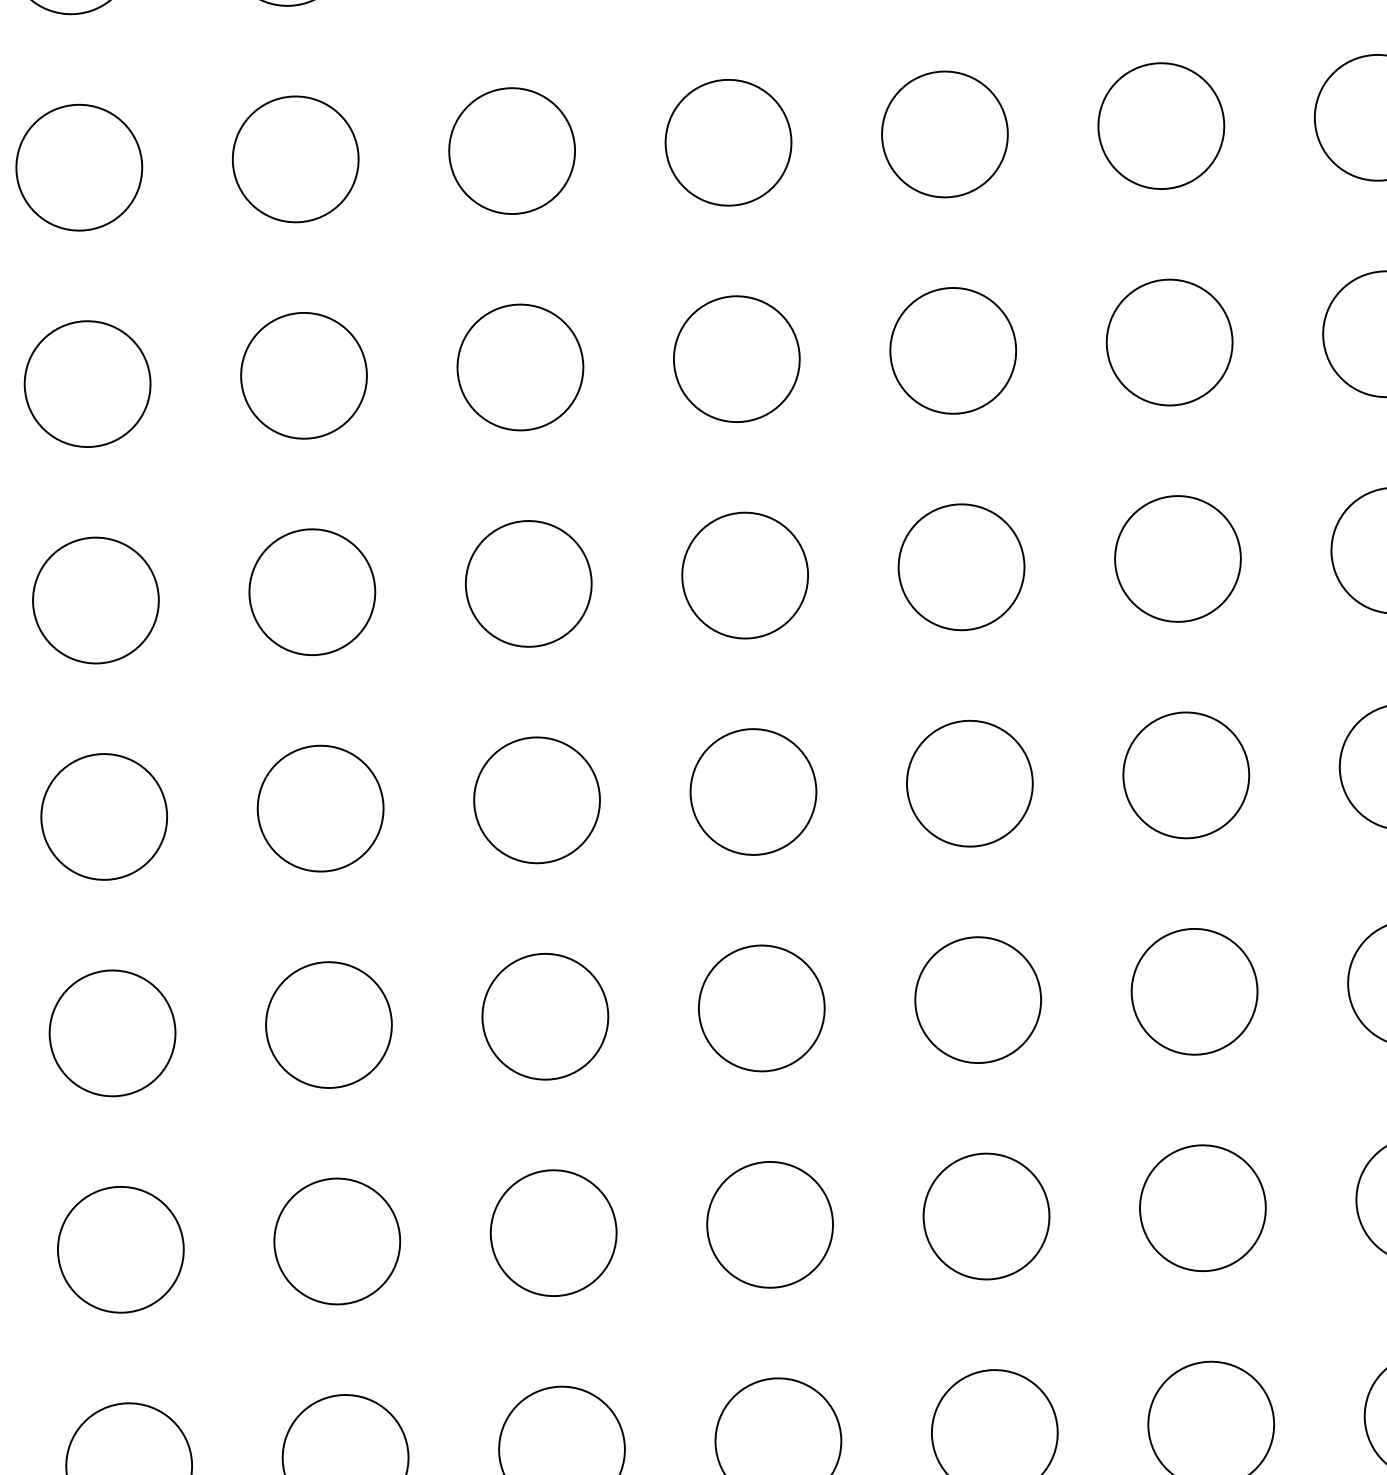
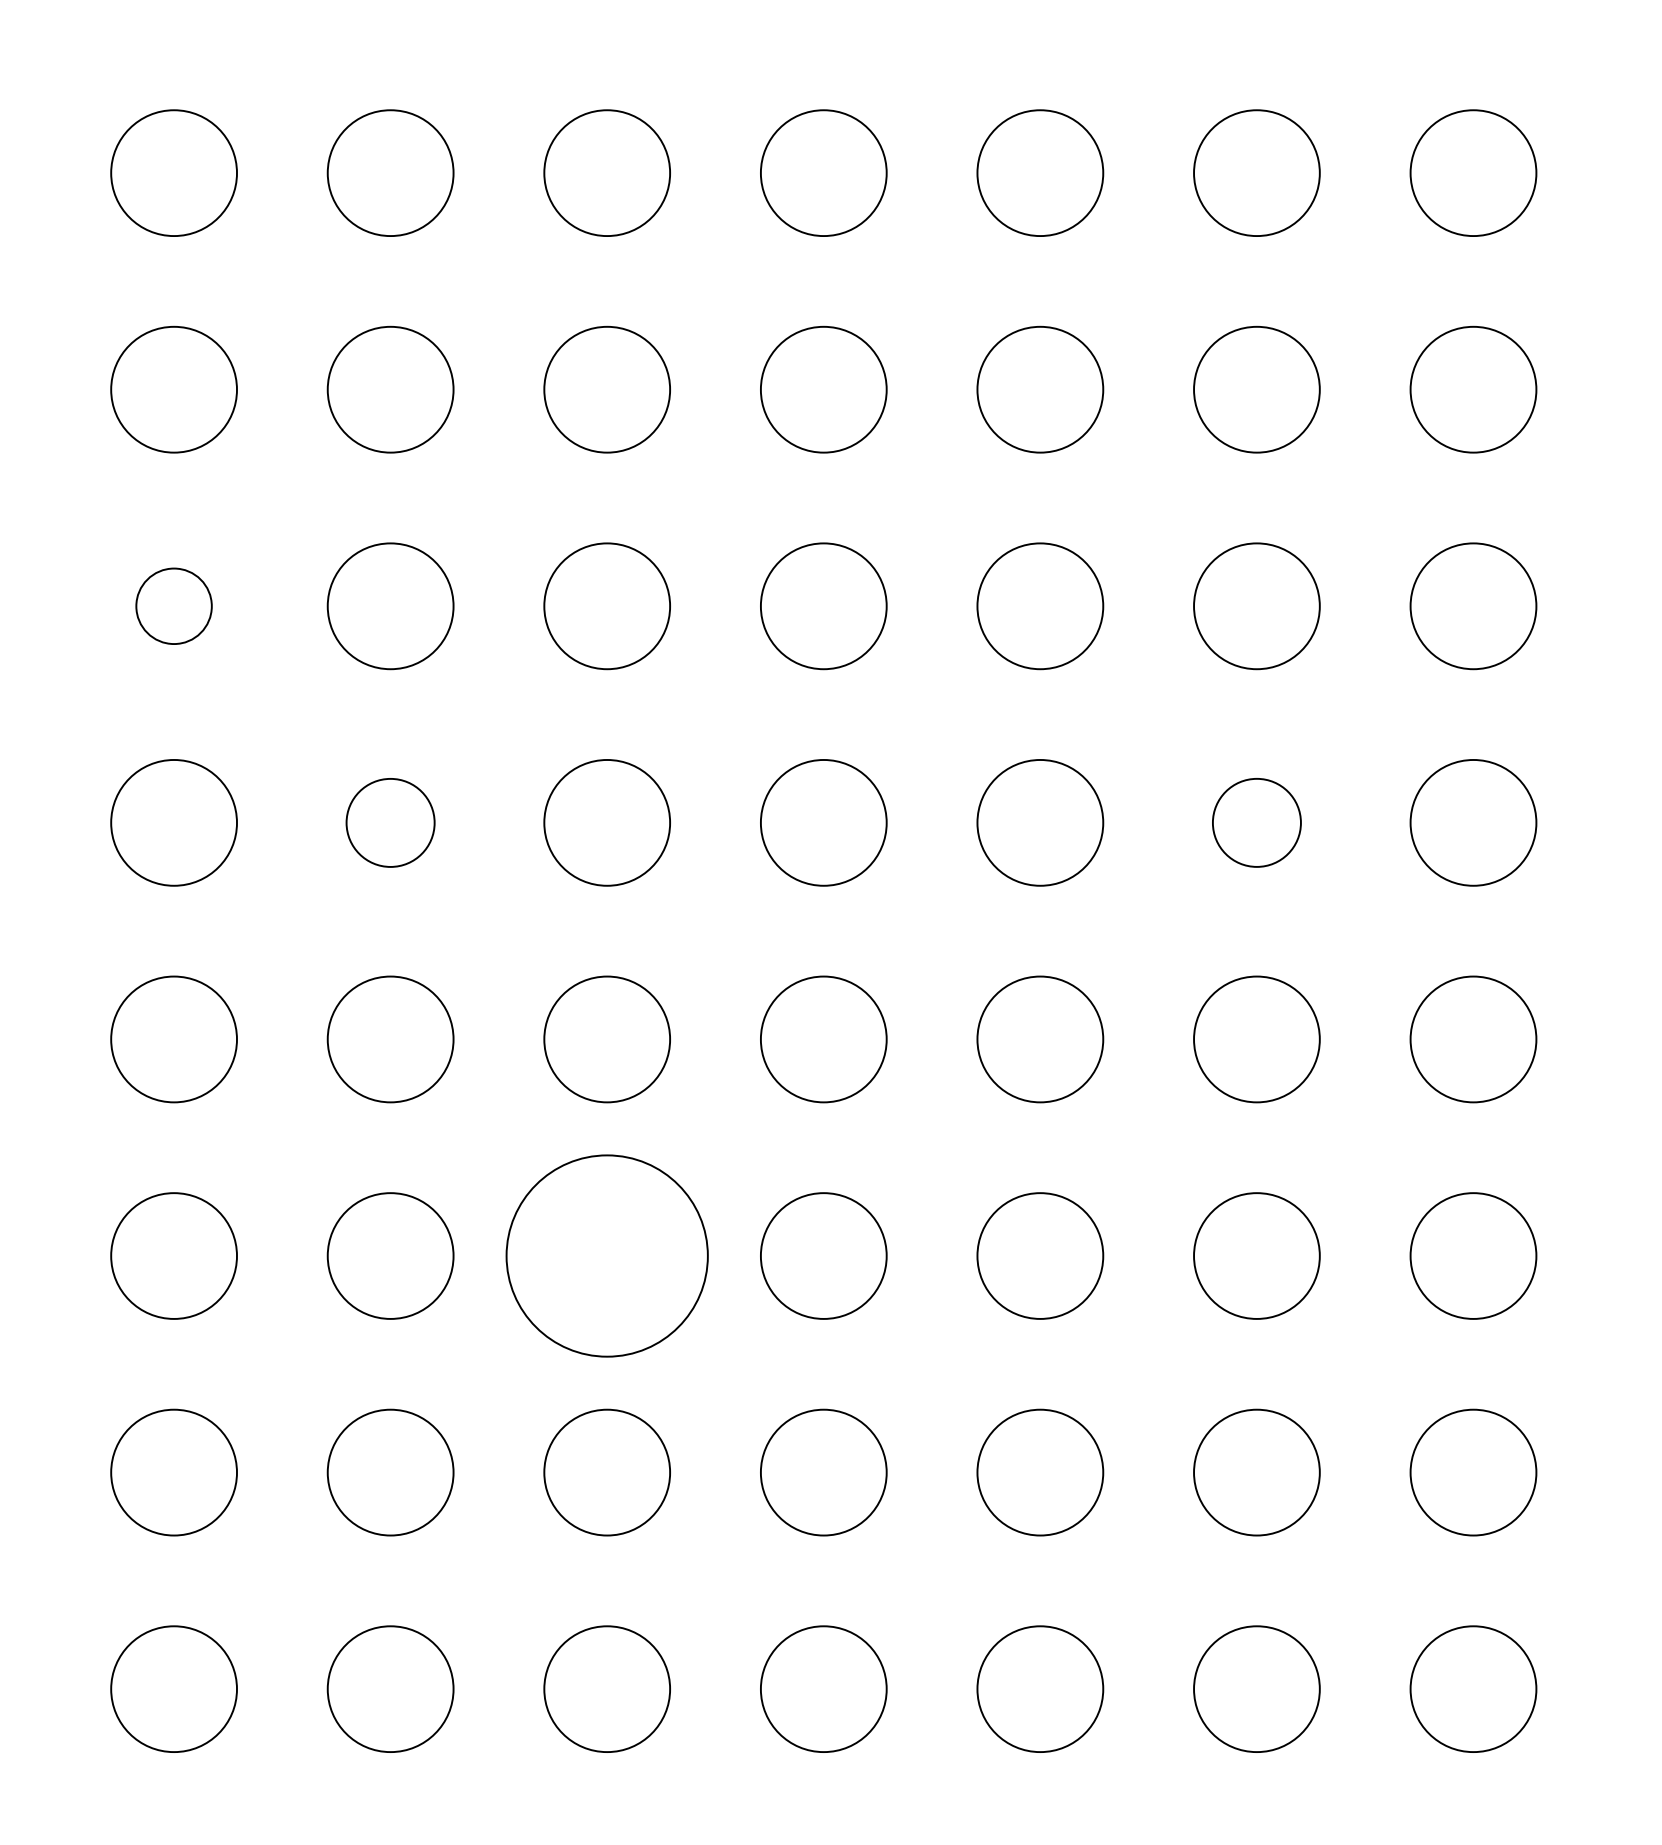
circle: (88, 384) -> (174, 606), size x0.6
circle: (1177, 558) -> (1256, 822), size x0.7
circle: (312, 591) -> (390, 822), size x0.7
circle: (545, 1016) -> (607, 1255), size x1.6

